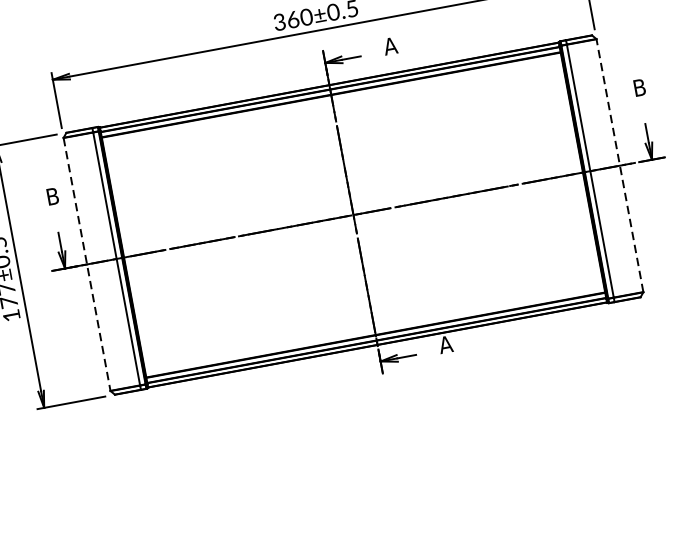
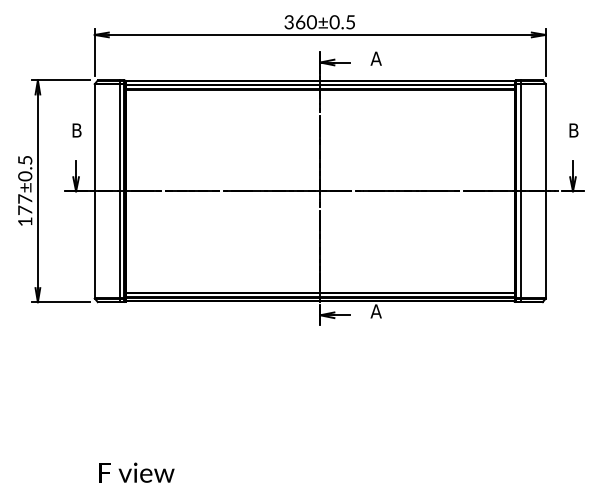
line: (619, 164) -> (545, 190), dashed -> solid
line: (86, 264) -> (94, 191), dashed -> solid

